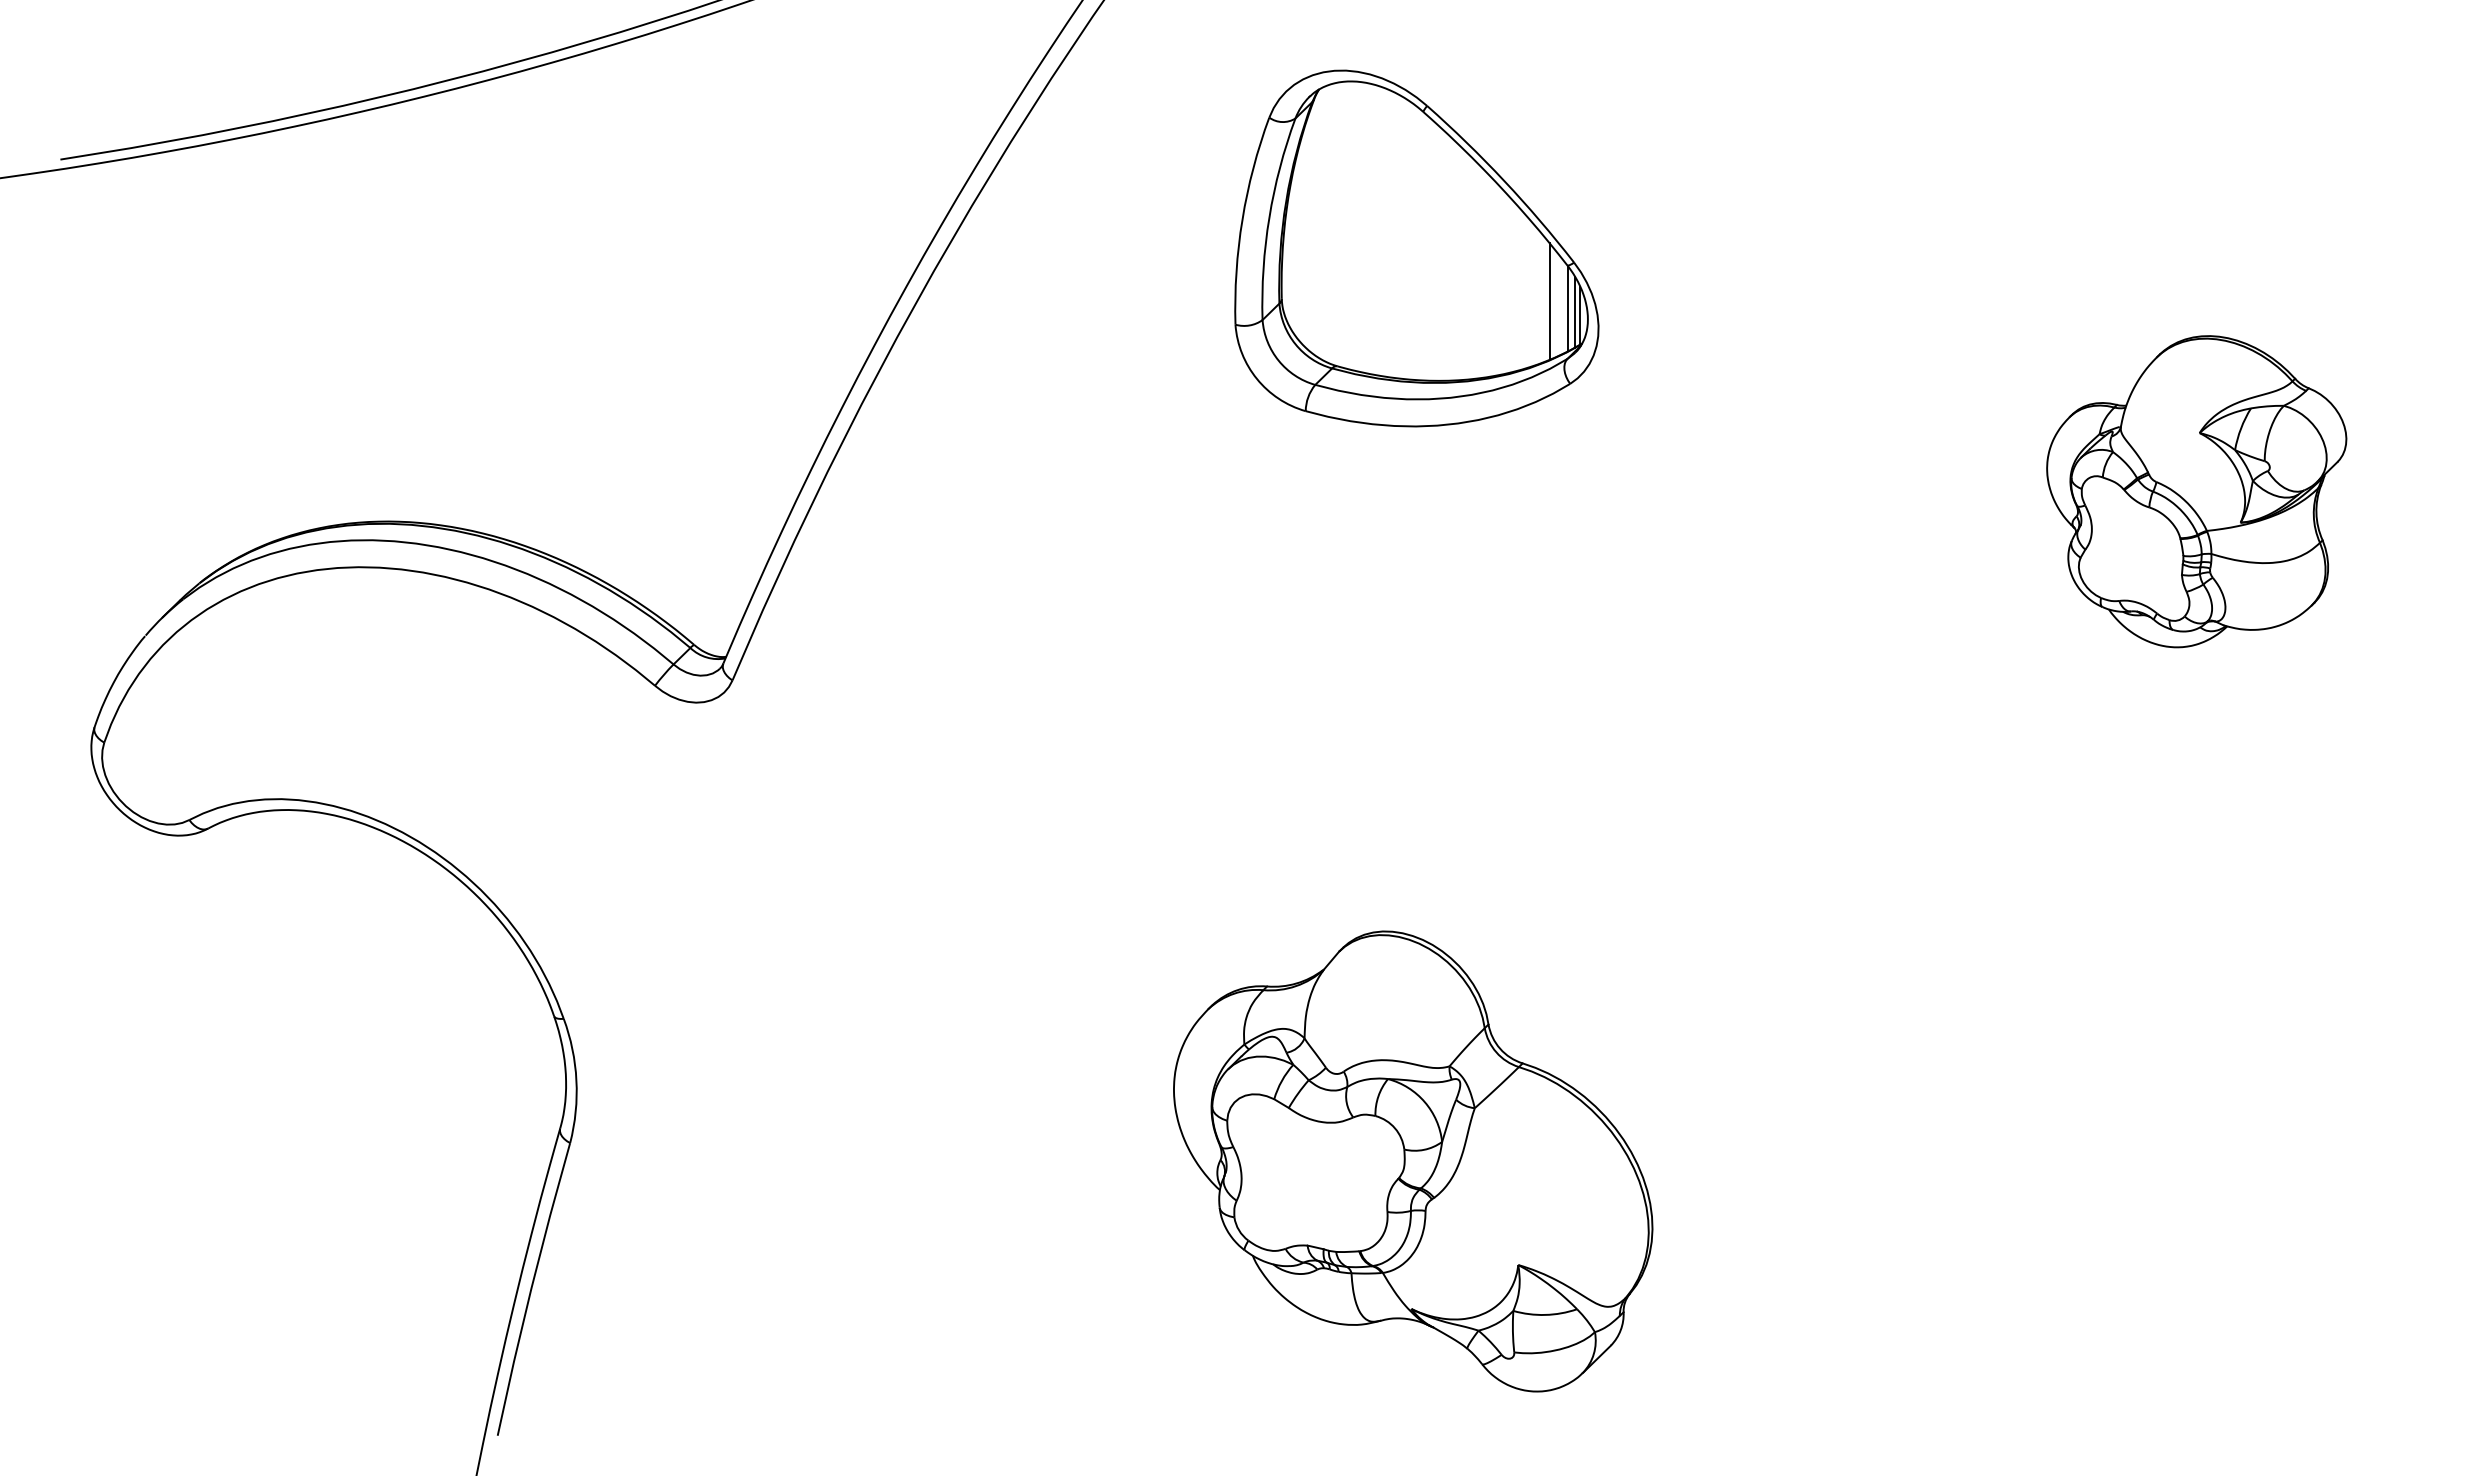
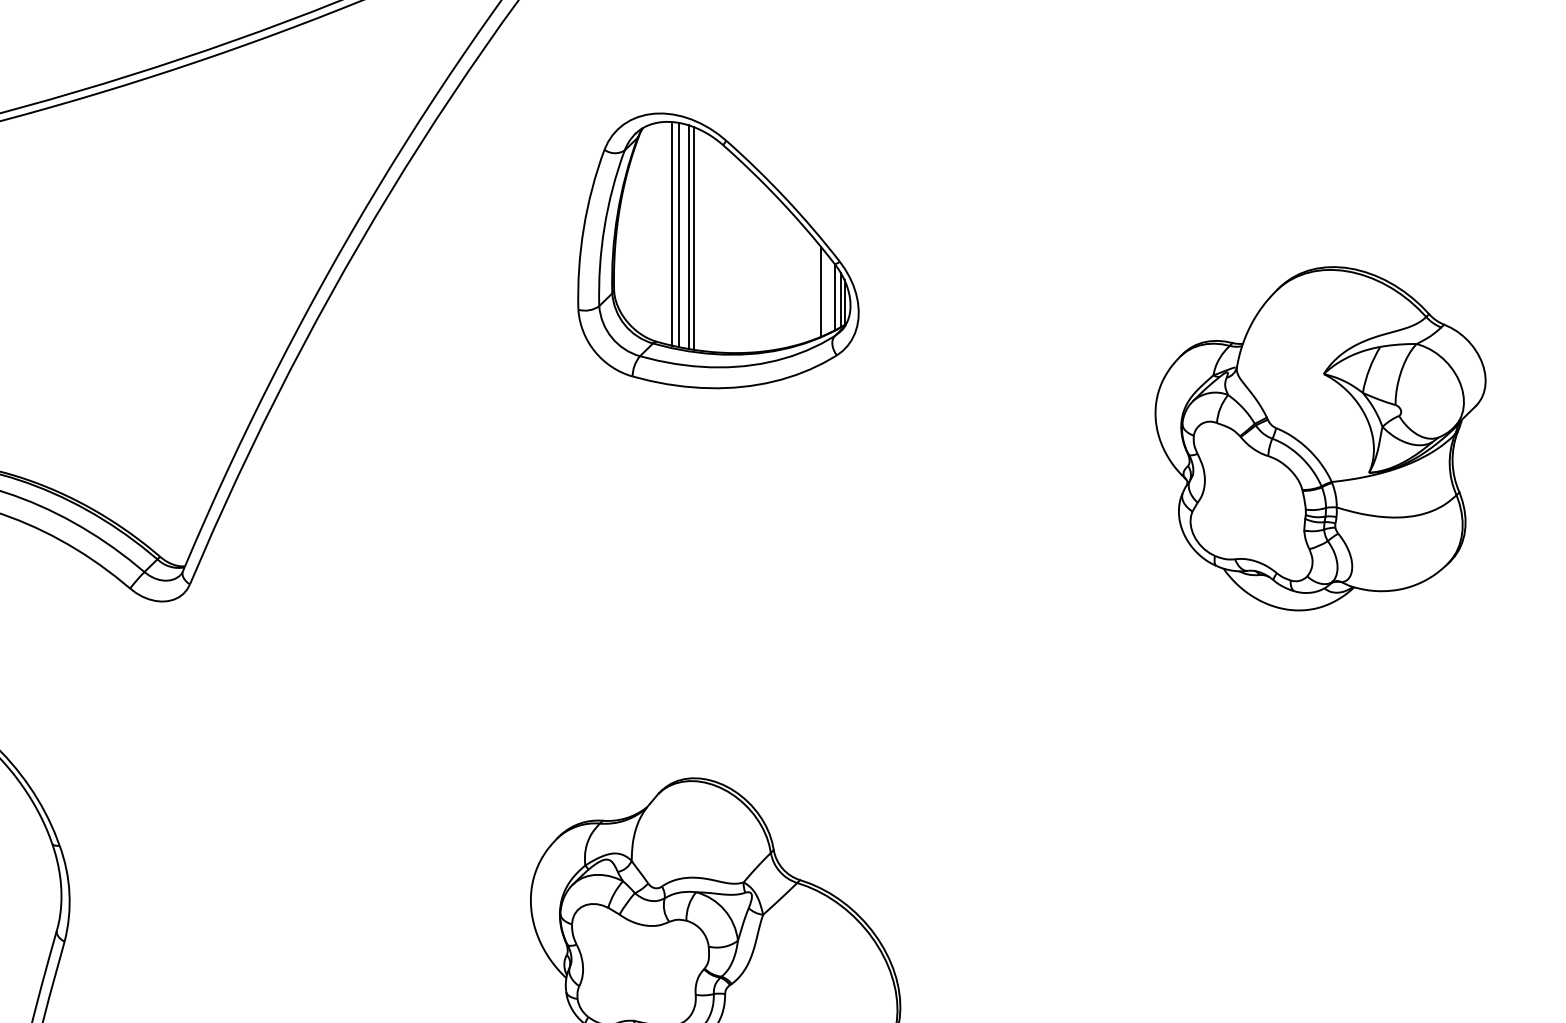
line: (1357, 226) -> (672, 233), added
line: (1365, 227) -> (678, 234), added
line: (1378, 230) -> (688, 236), added
line: (1385, 232) -> (694, 238), added
part: (2196, 491) -> (1320, 438), size x1.43

